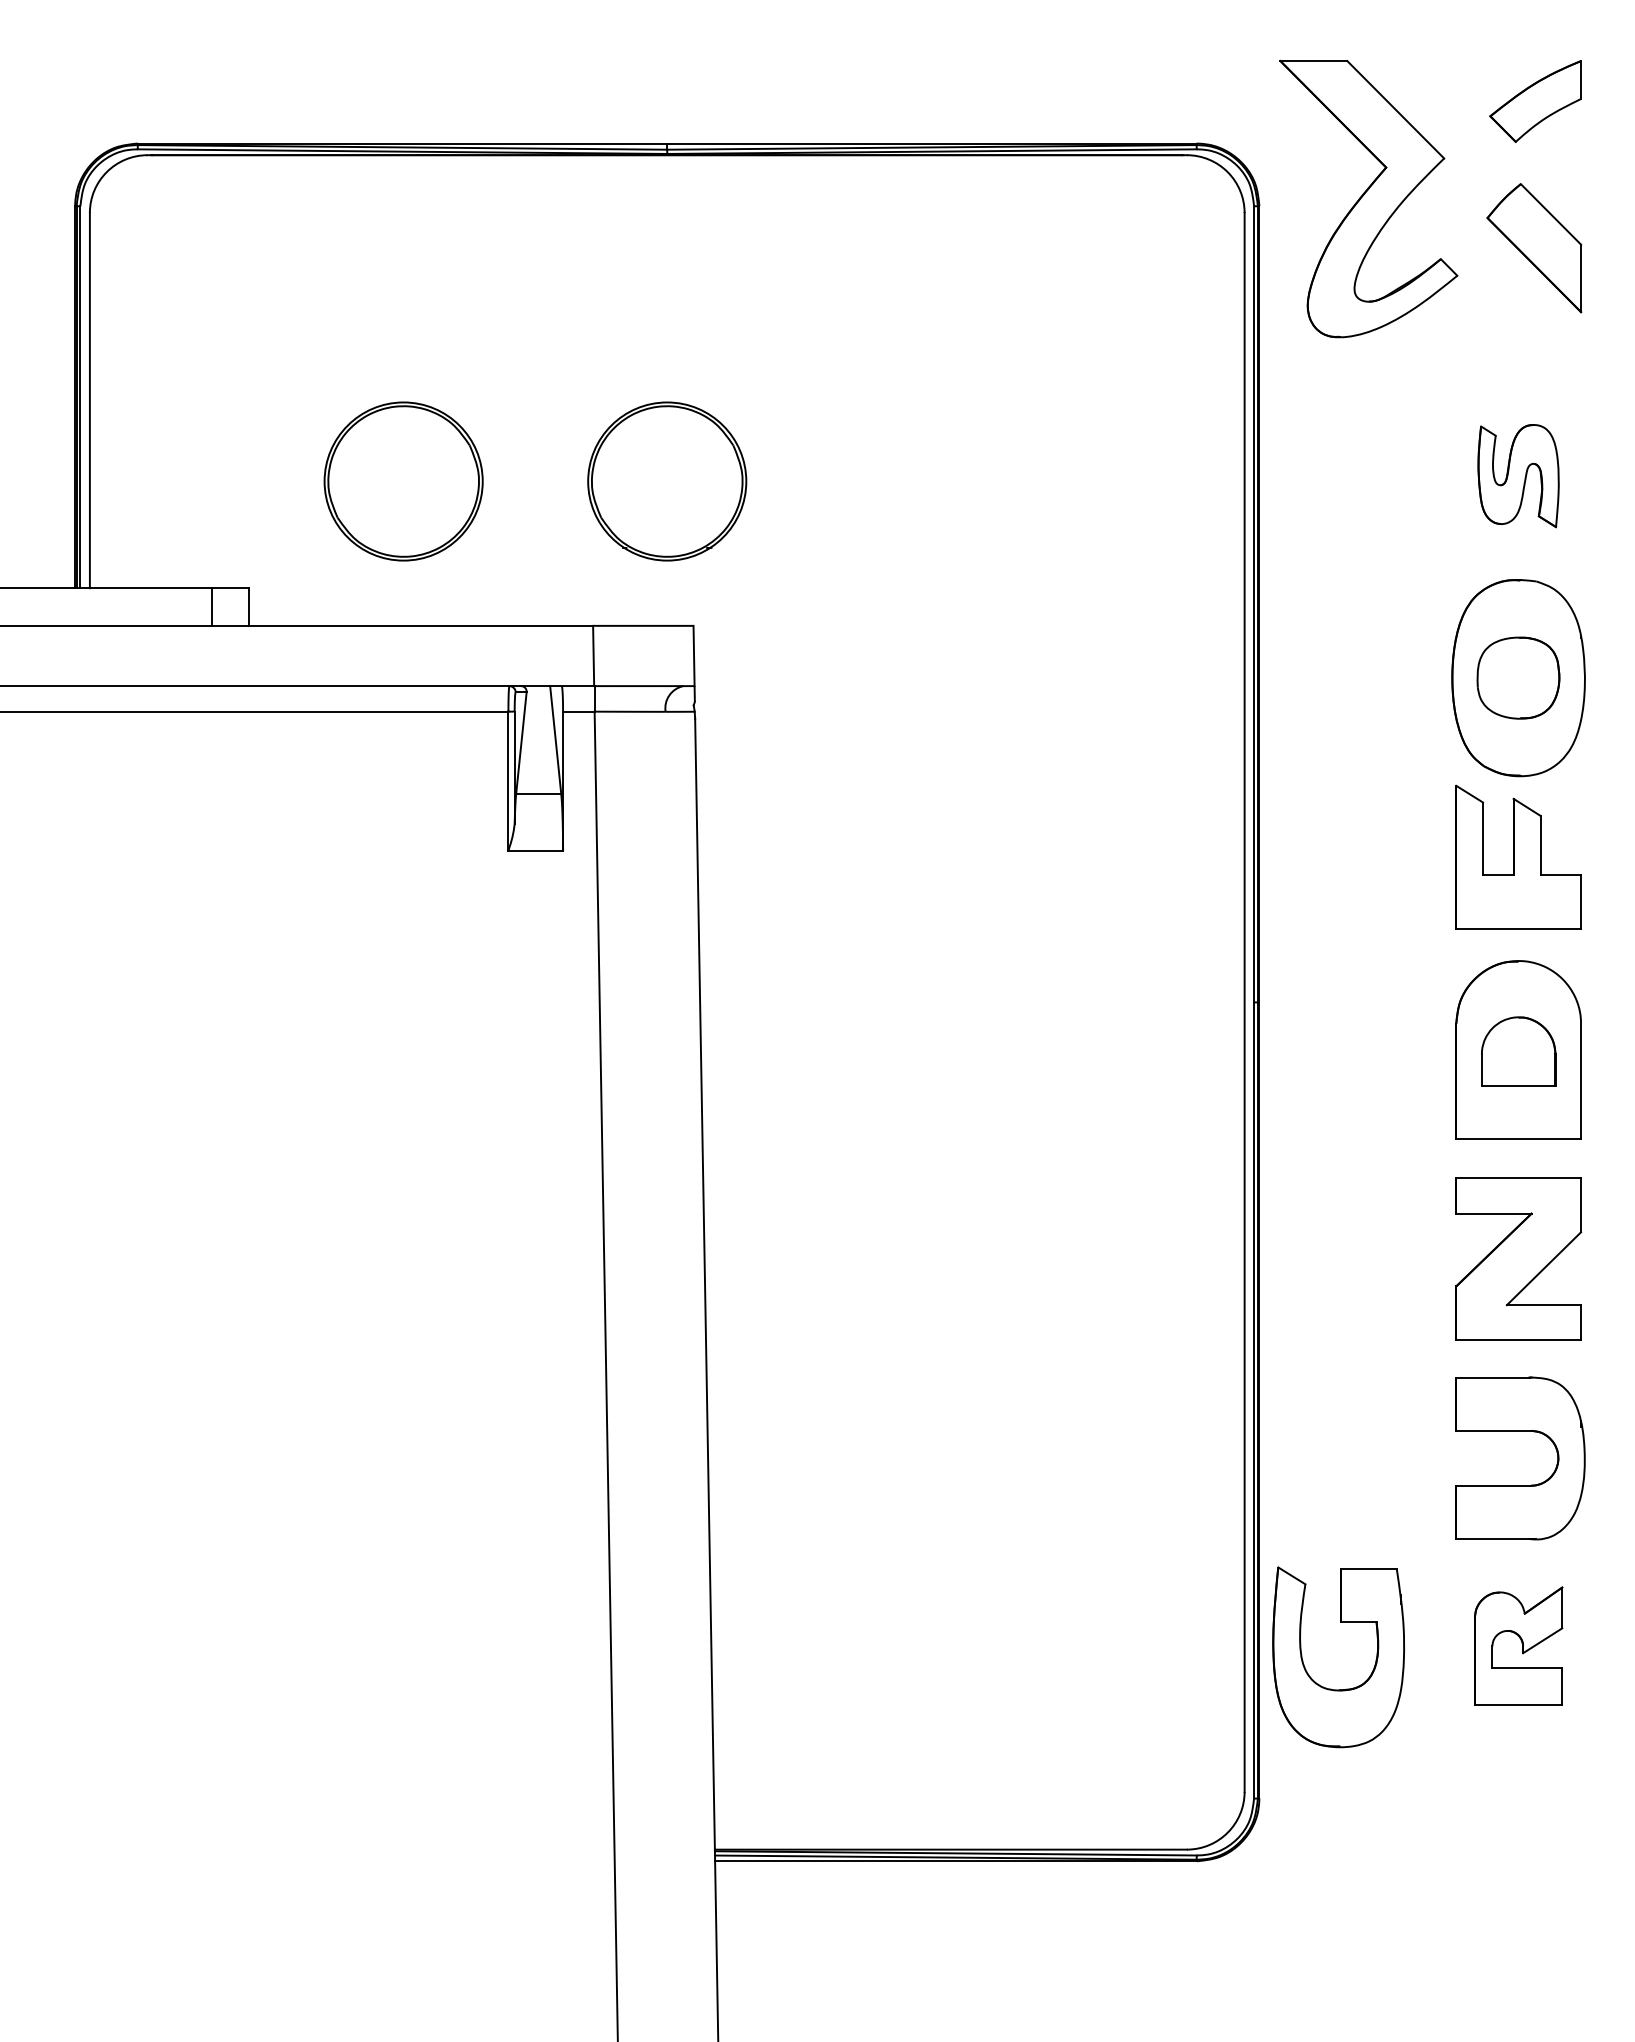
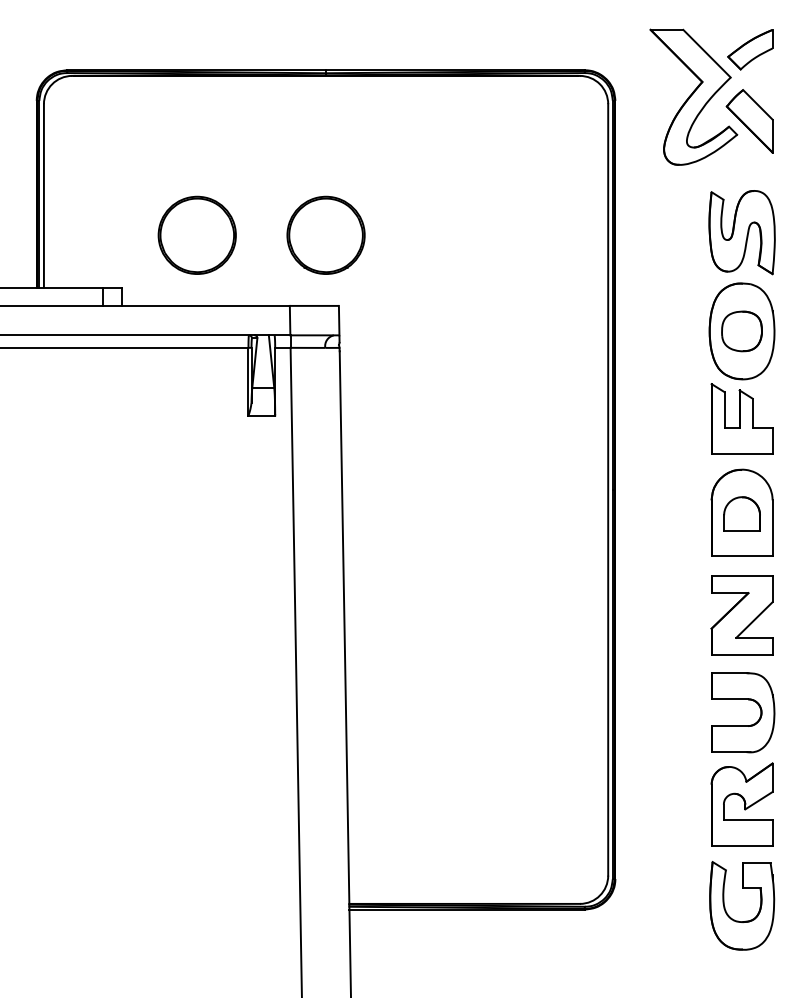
part: (1368, 197) -> (693, 96), moved
part: (1517, 475) -> (741, 232), size x1.67
part: (1517, 1646) -> (741, 804), size x1.43
part: (1345, 1687) -> (745, 920), moved

